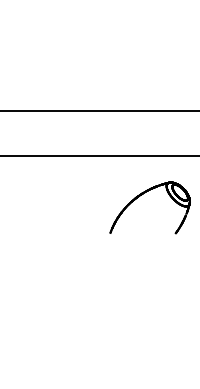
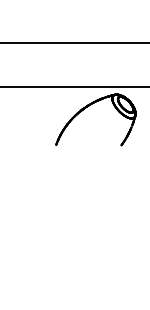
part: (140, 196) -> (86, 108), moved

